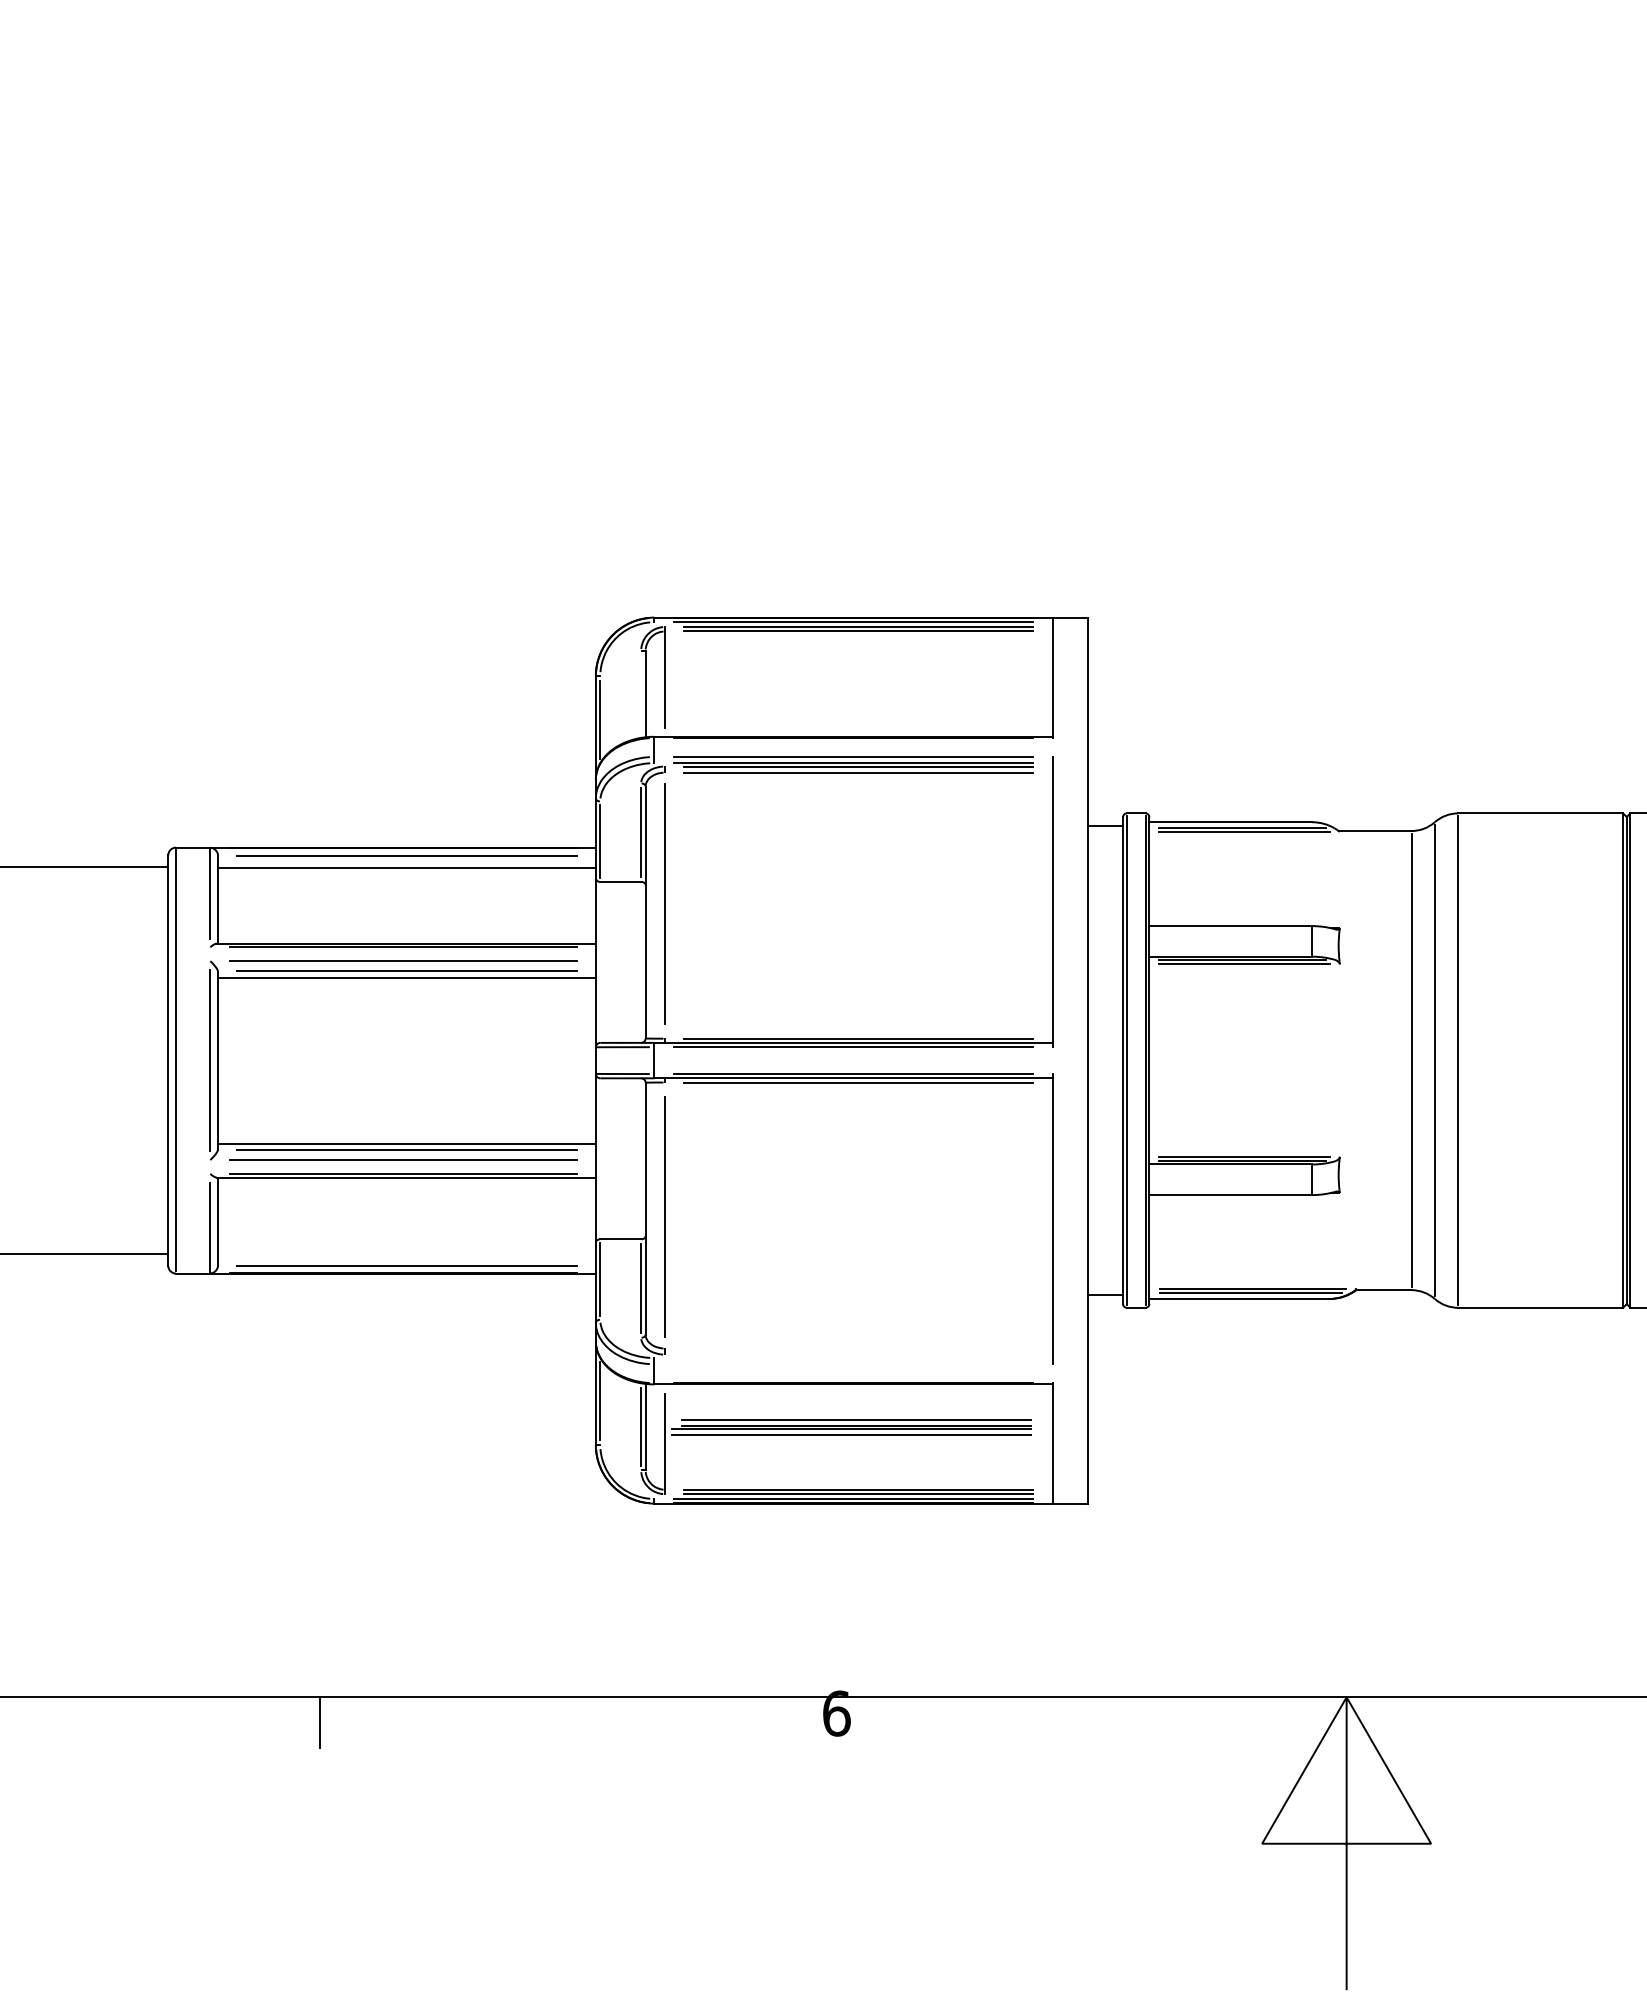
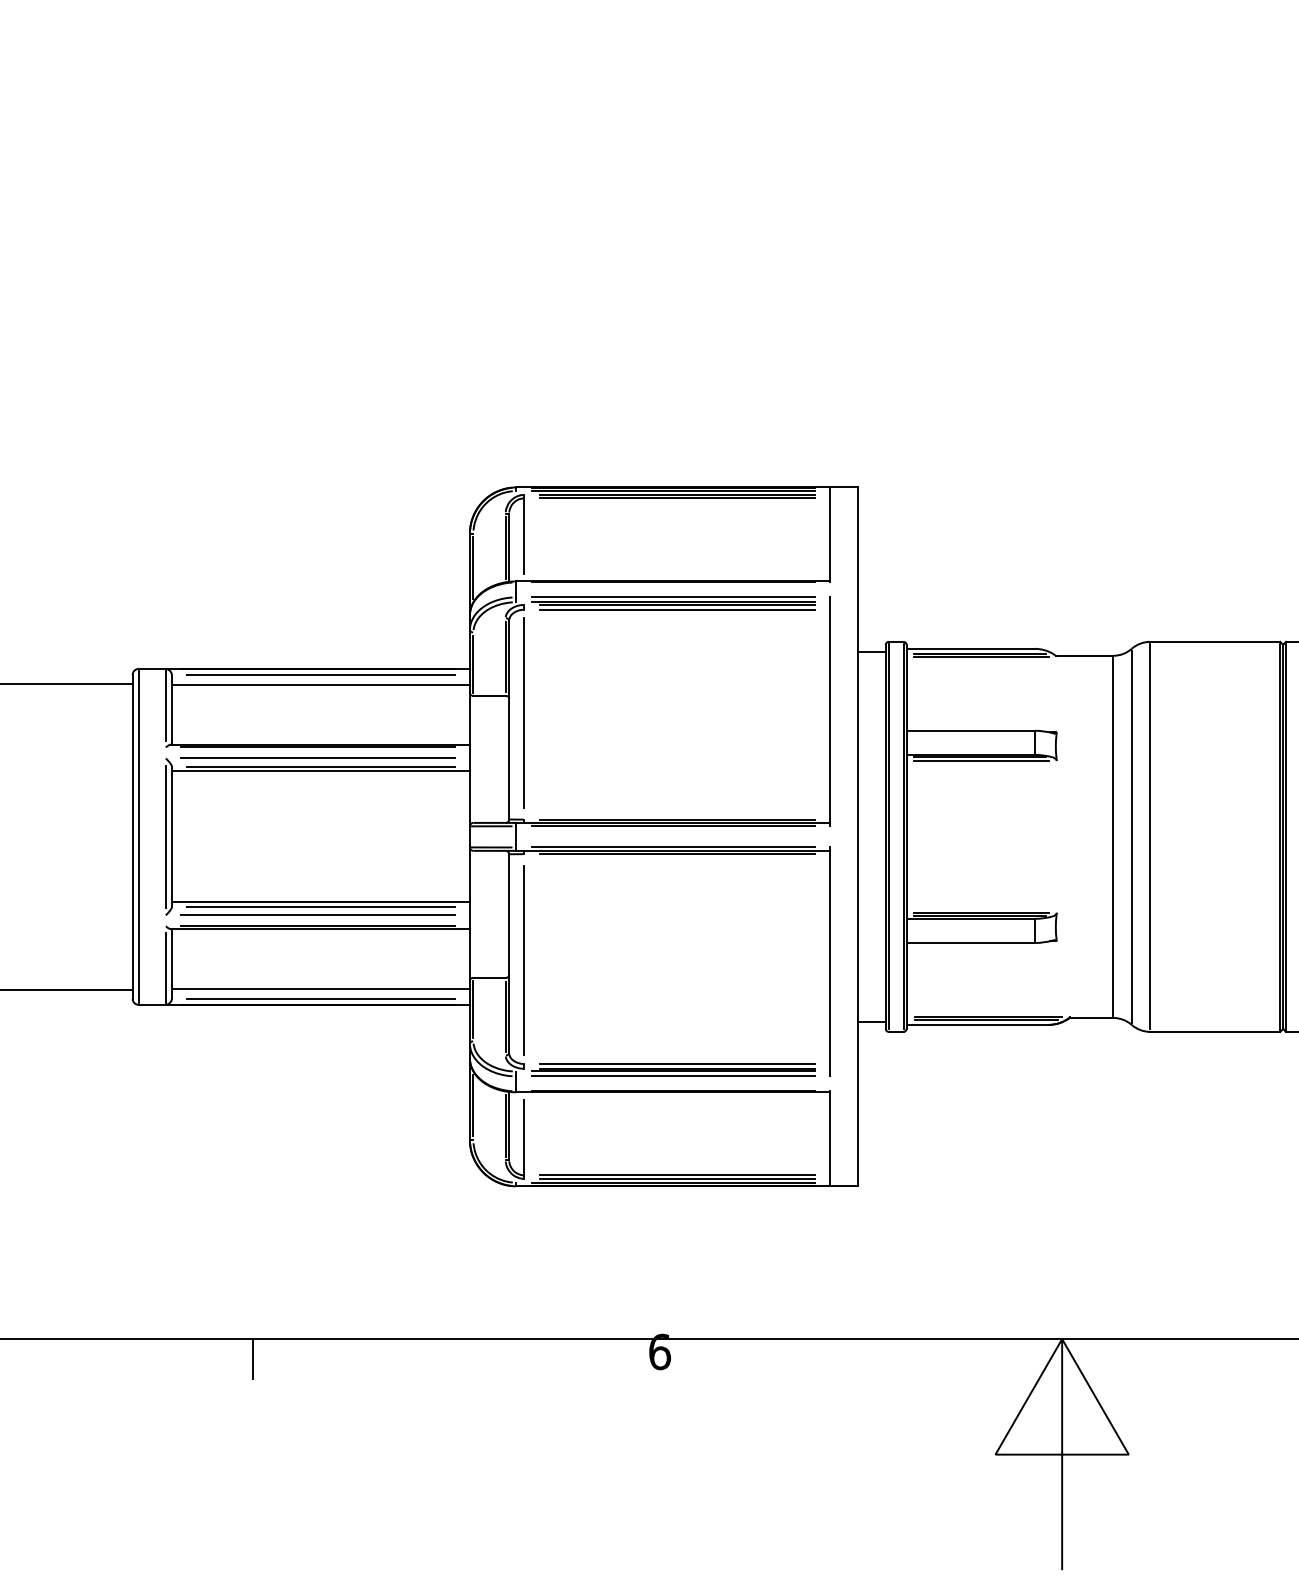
line: (641, 694) -> (505, 548), added
line: (406, 1253) -> (320, 989), added
part: (851, 1427) -> (673, 1070), moved

